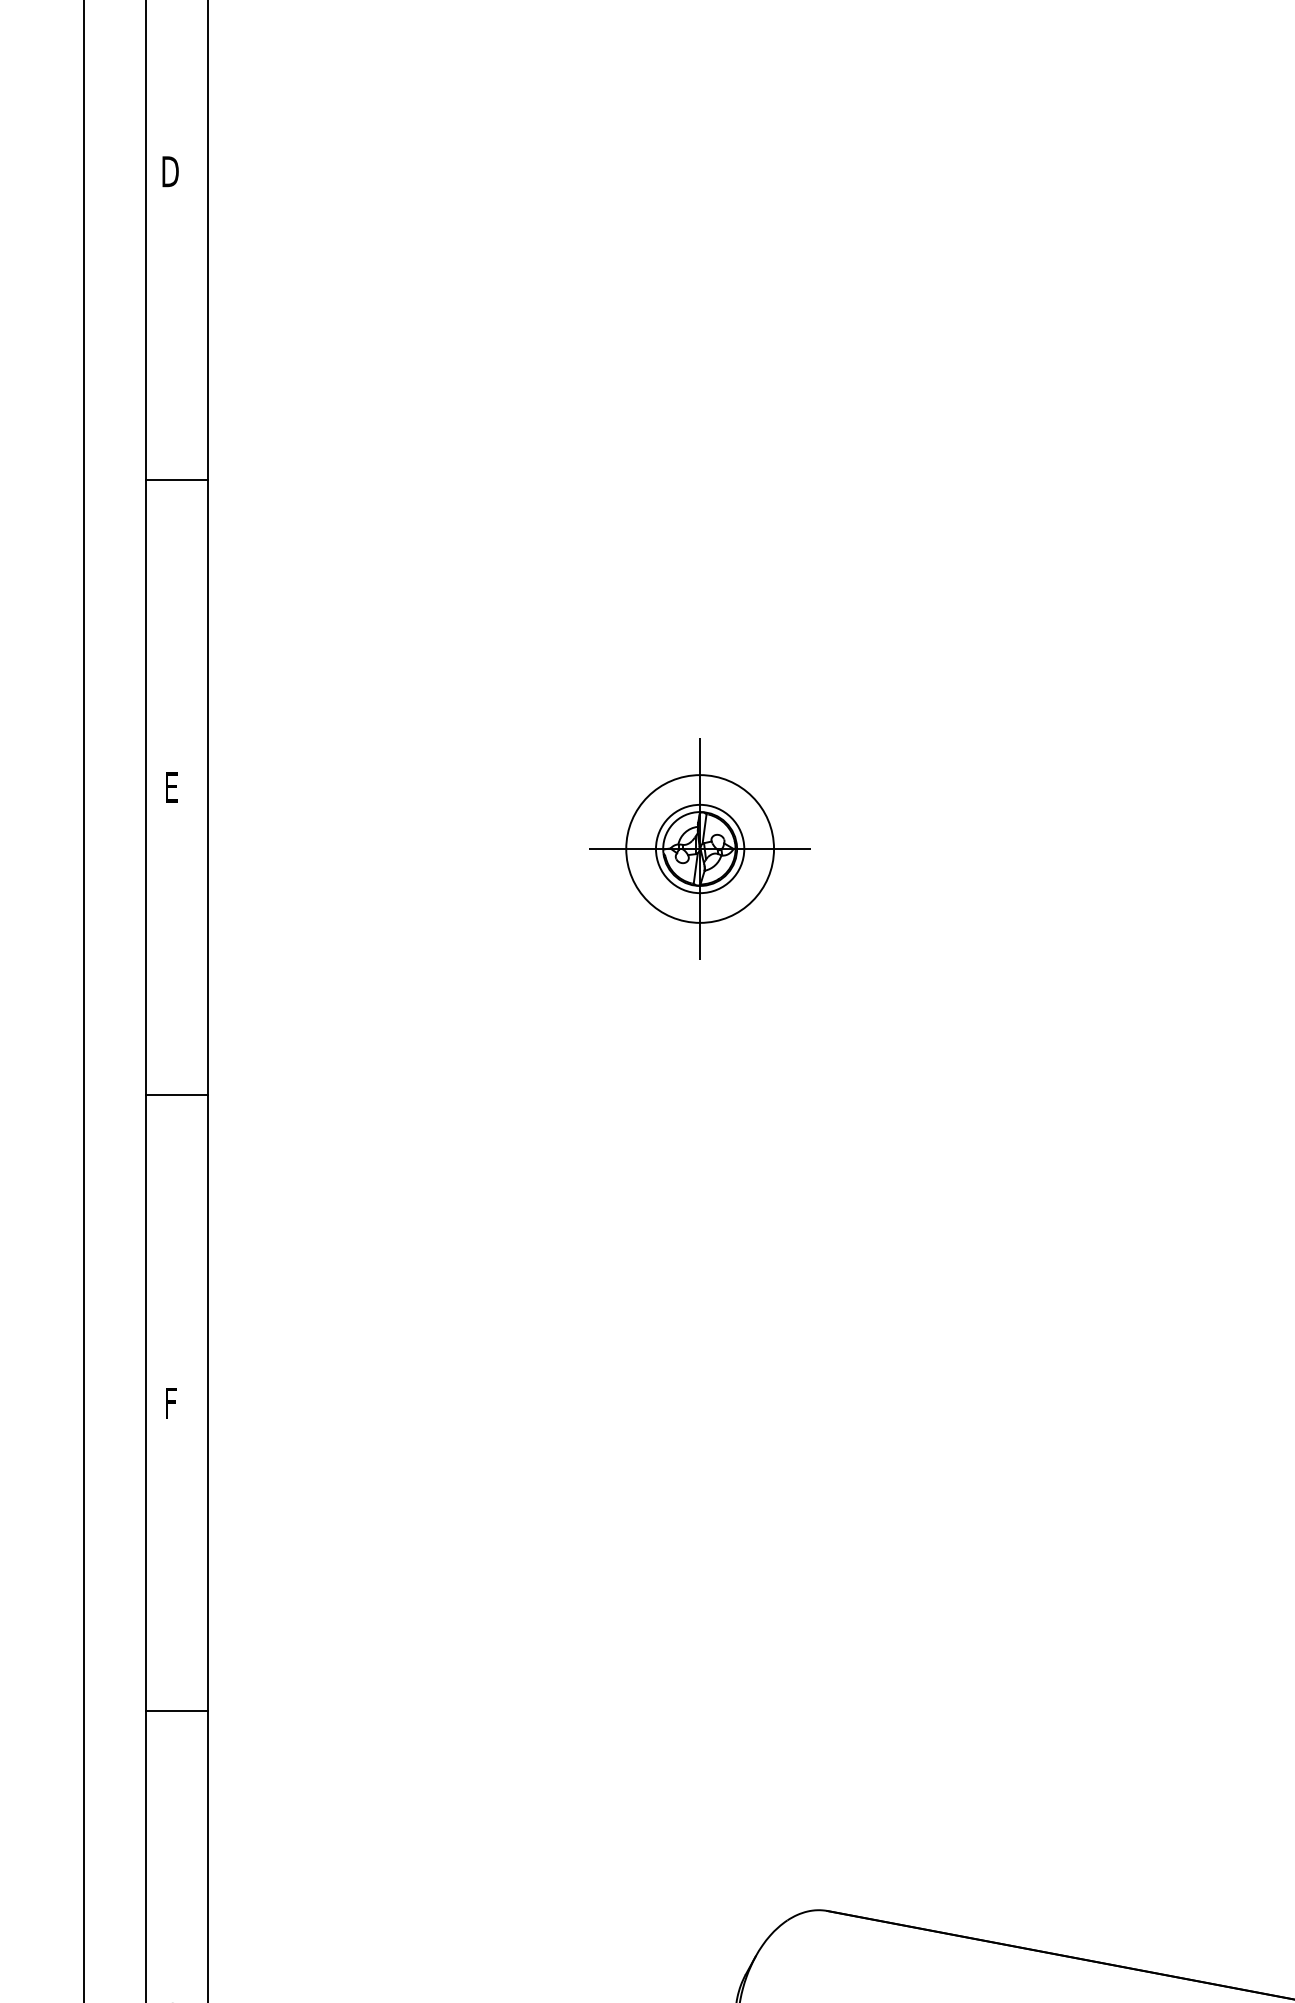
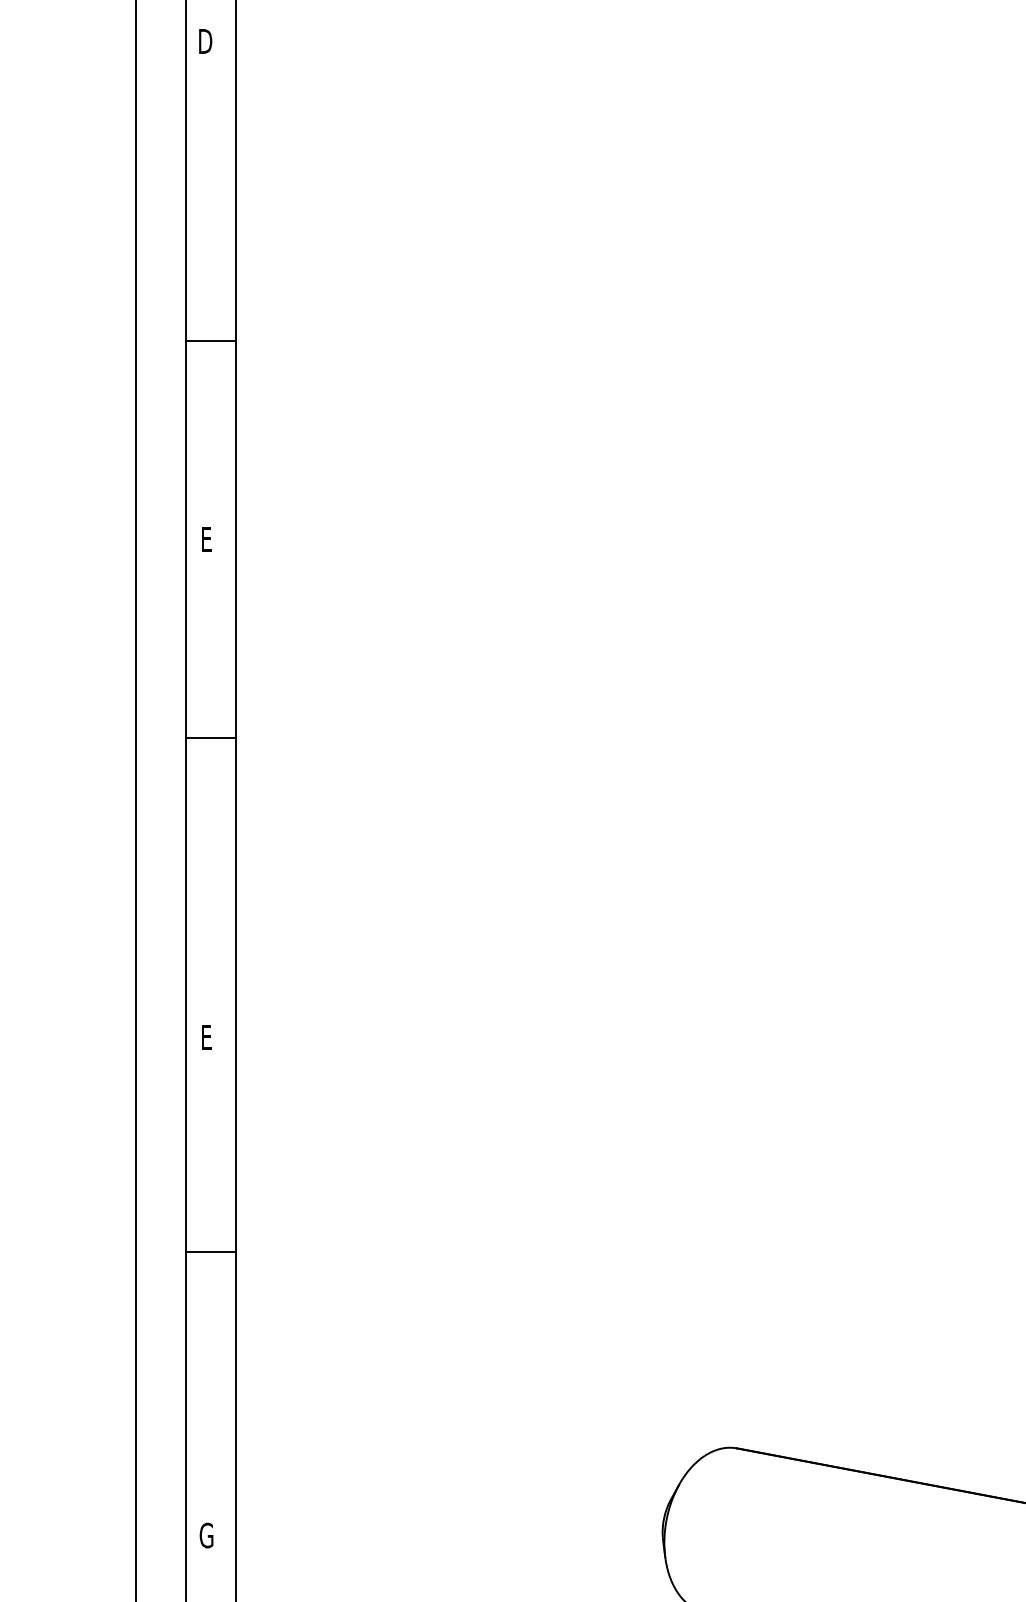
line: (176, 479) -> (210, 340), moved
part: (699, 848) -> (633, 588), removed
line: (176, 1095) -> (210, 738), moved
text: (172, 1403) -> (207, 1037), F -> E
line: (176, 1710) -> (210, 1251), moved

